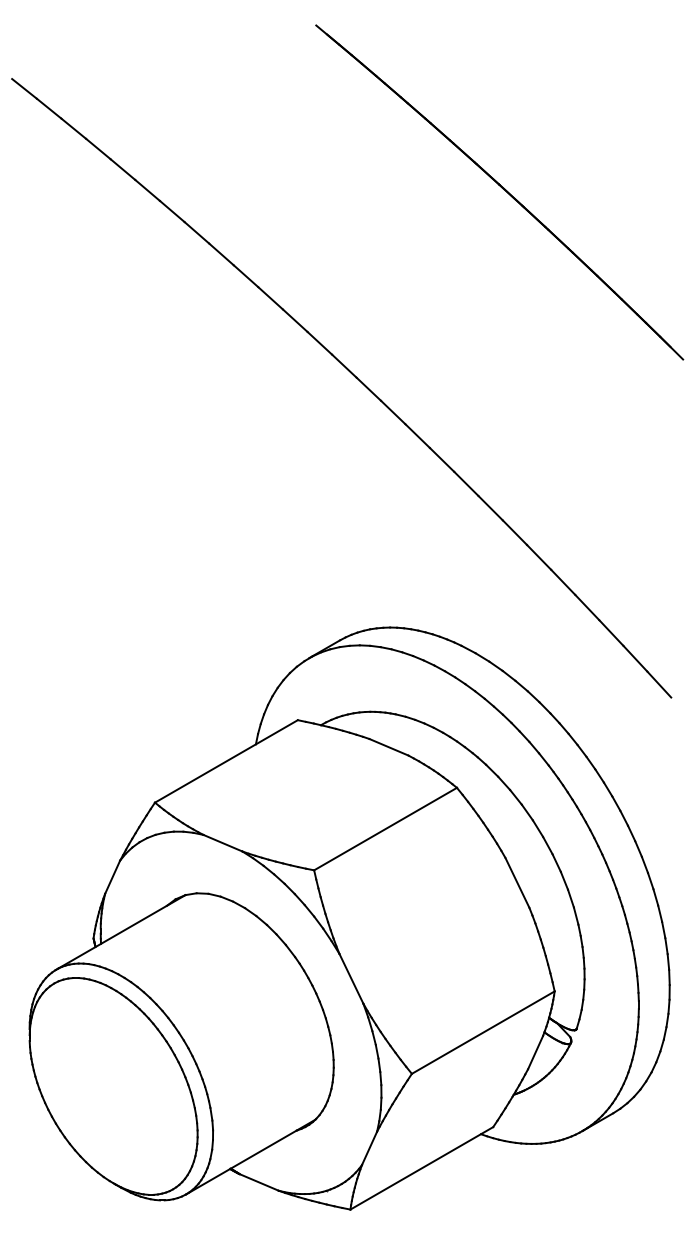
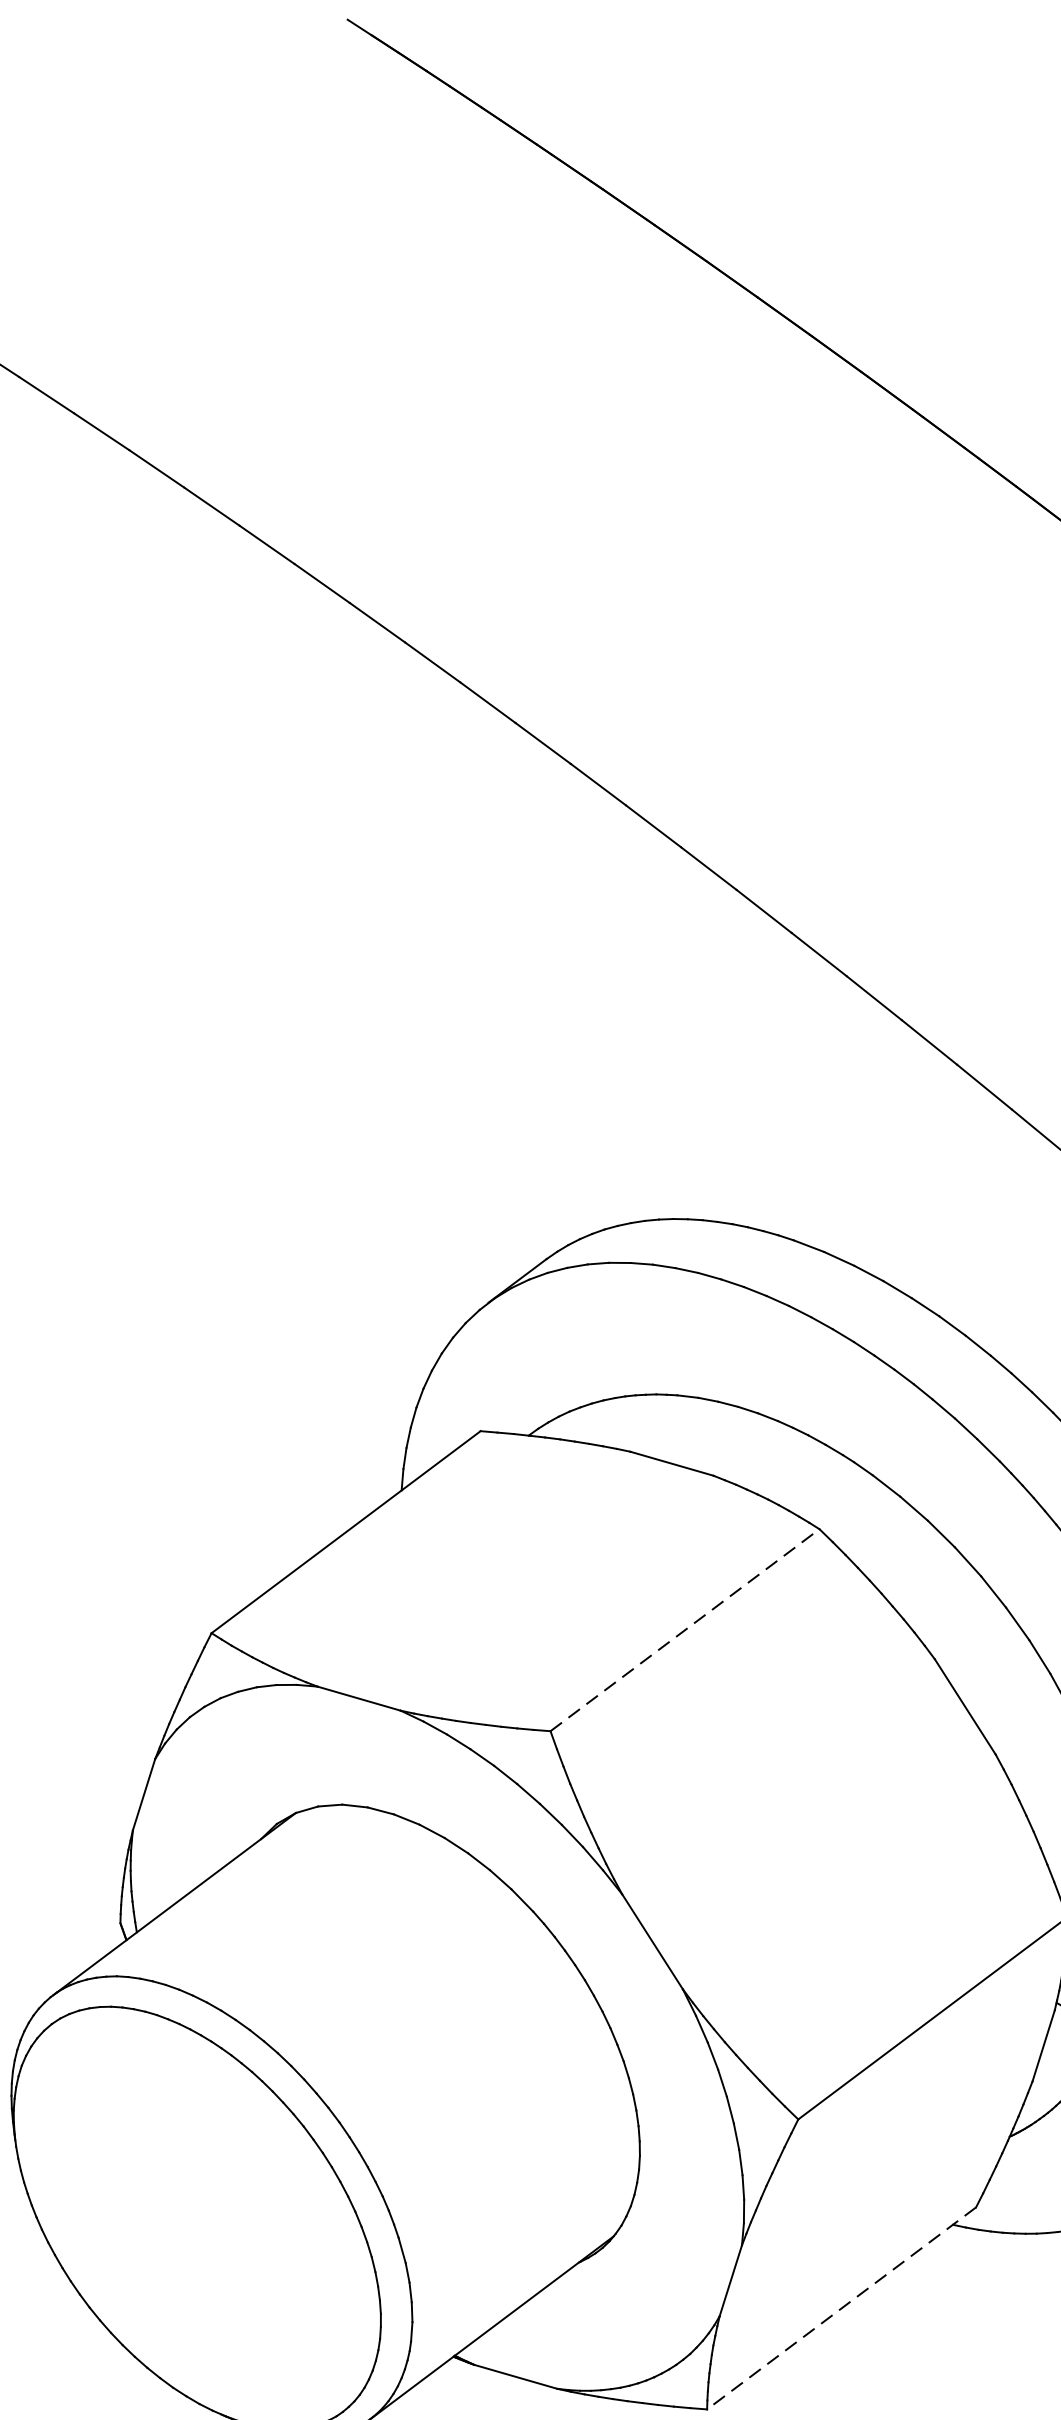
line: (386, 828) -> (686, 1628), solid -> dashed
line: (421, 1168) -> (840, 2308), solid -> dashed

